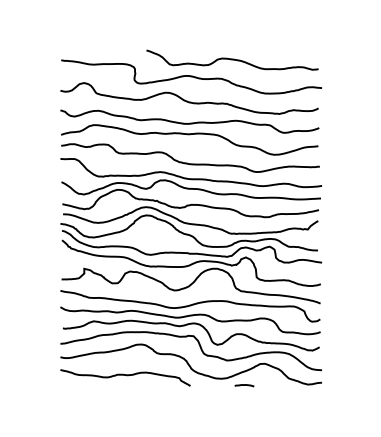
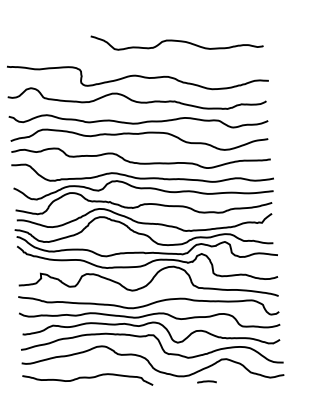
curve: (232, 59) -> (177, 40), moved

